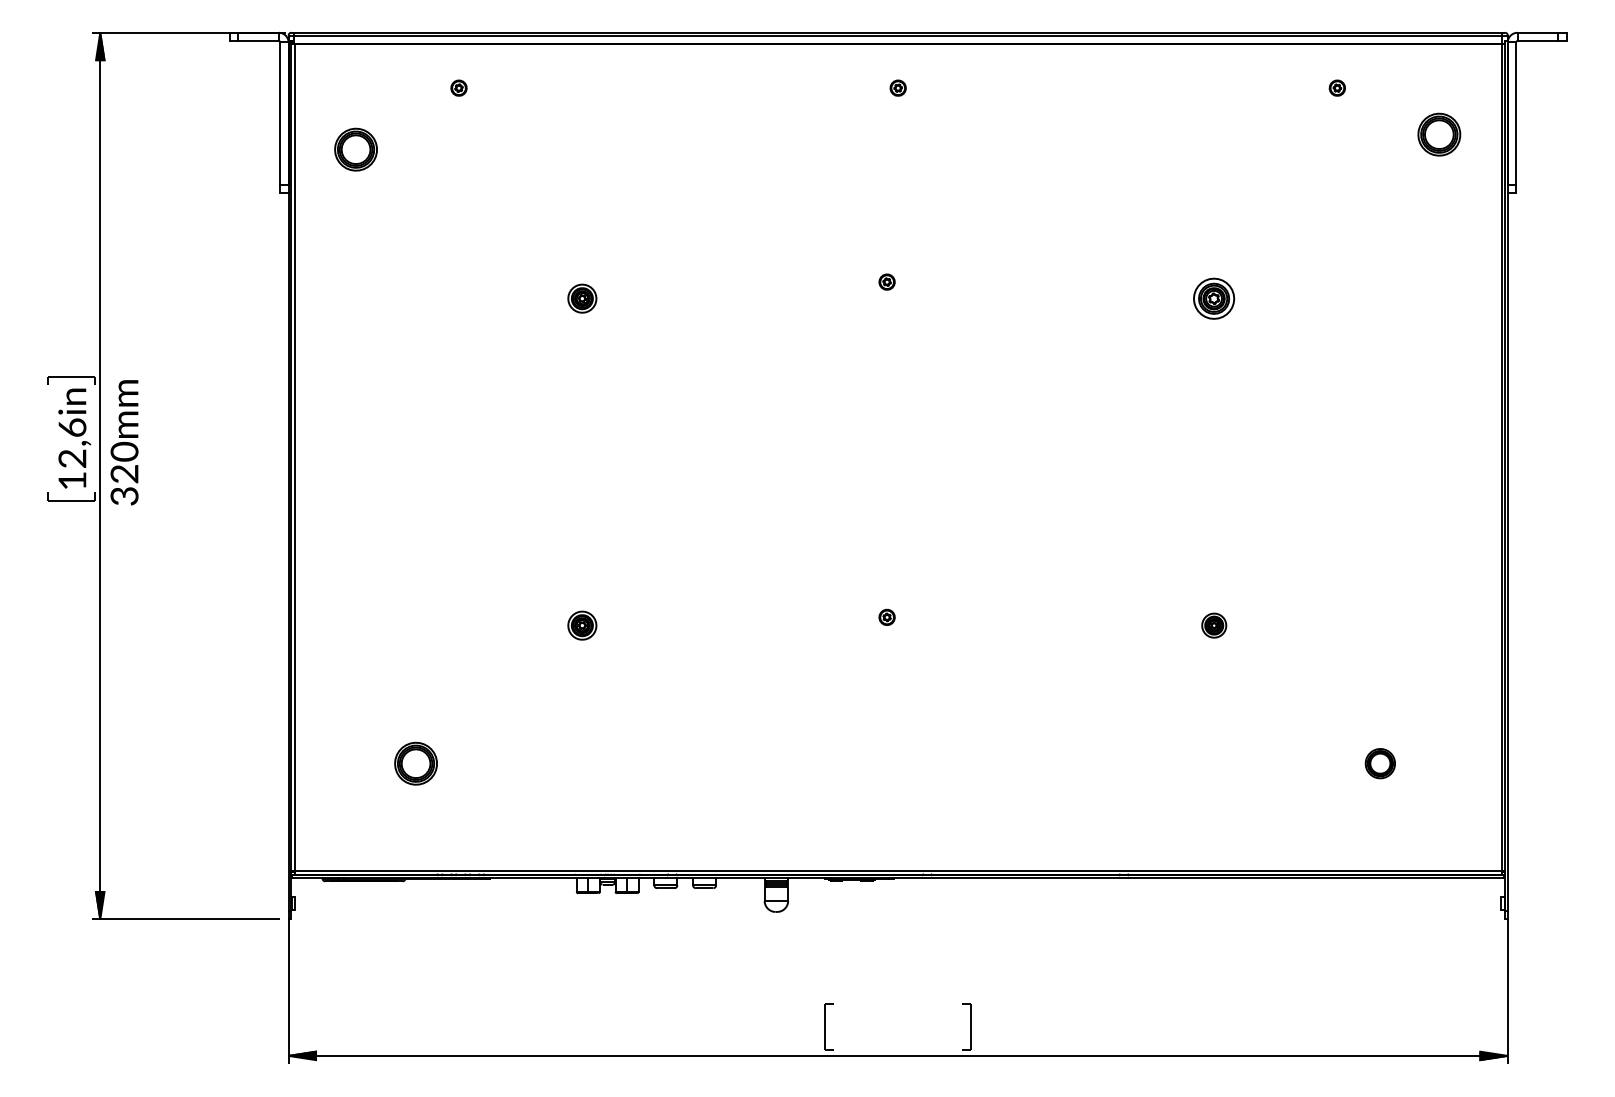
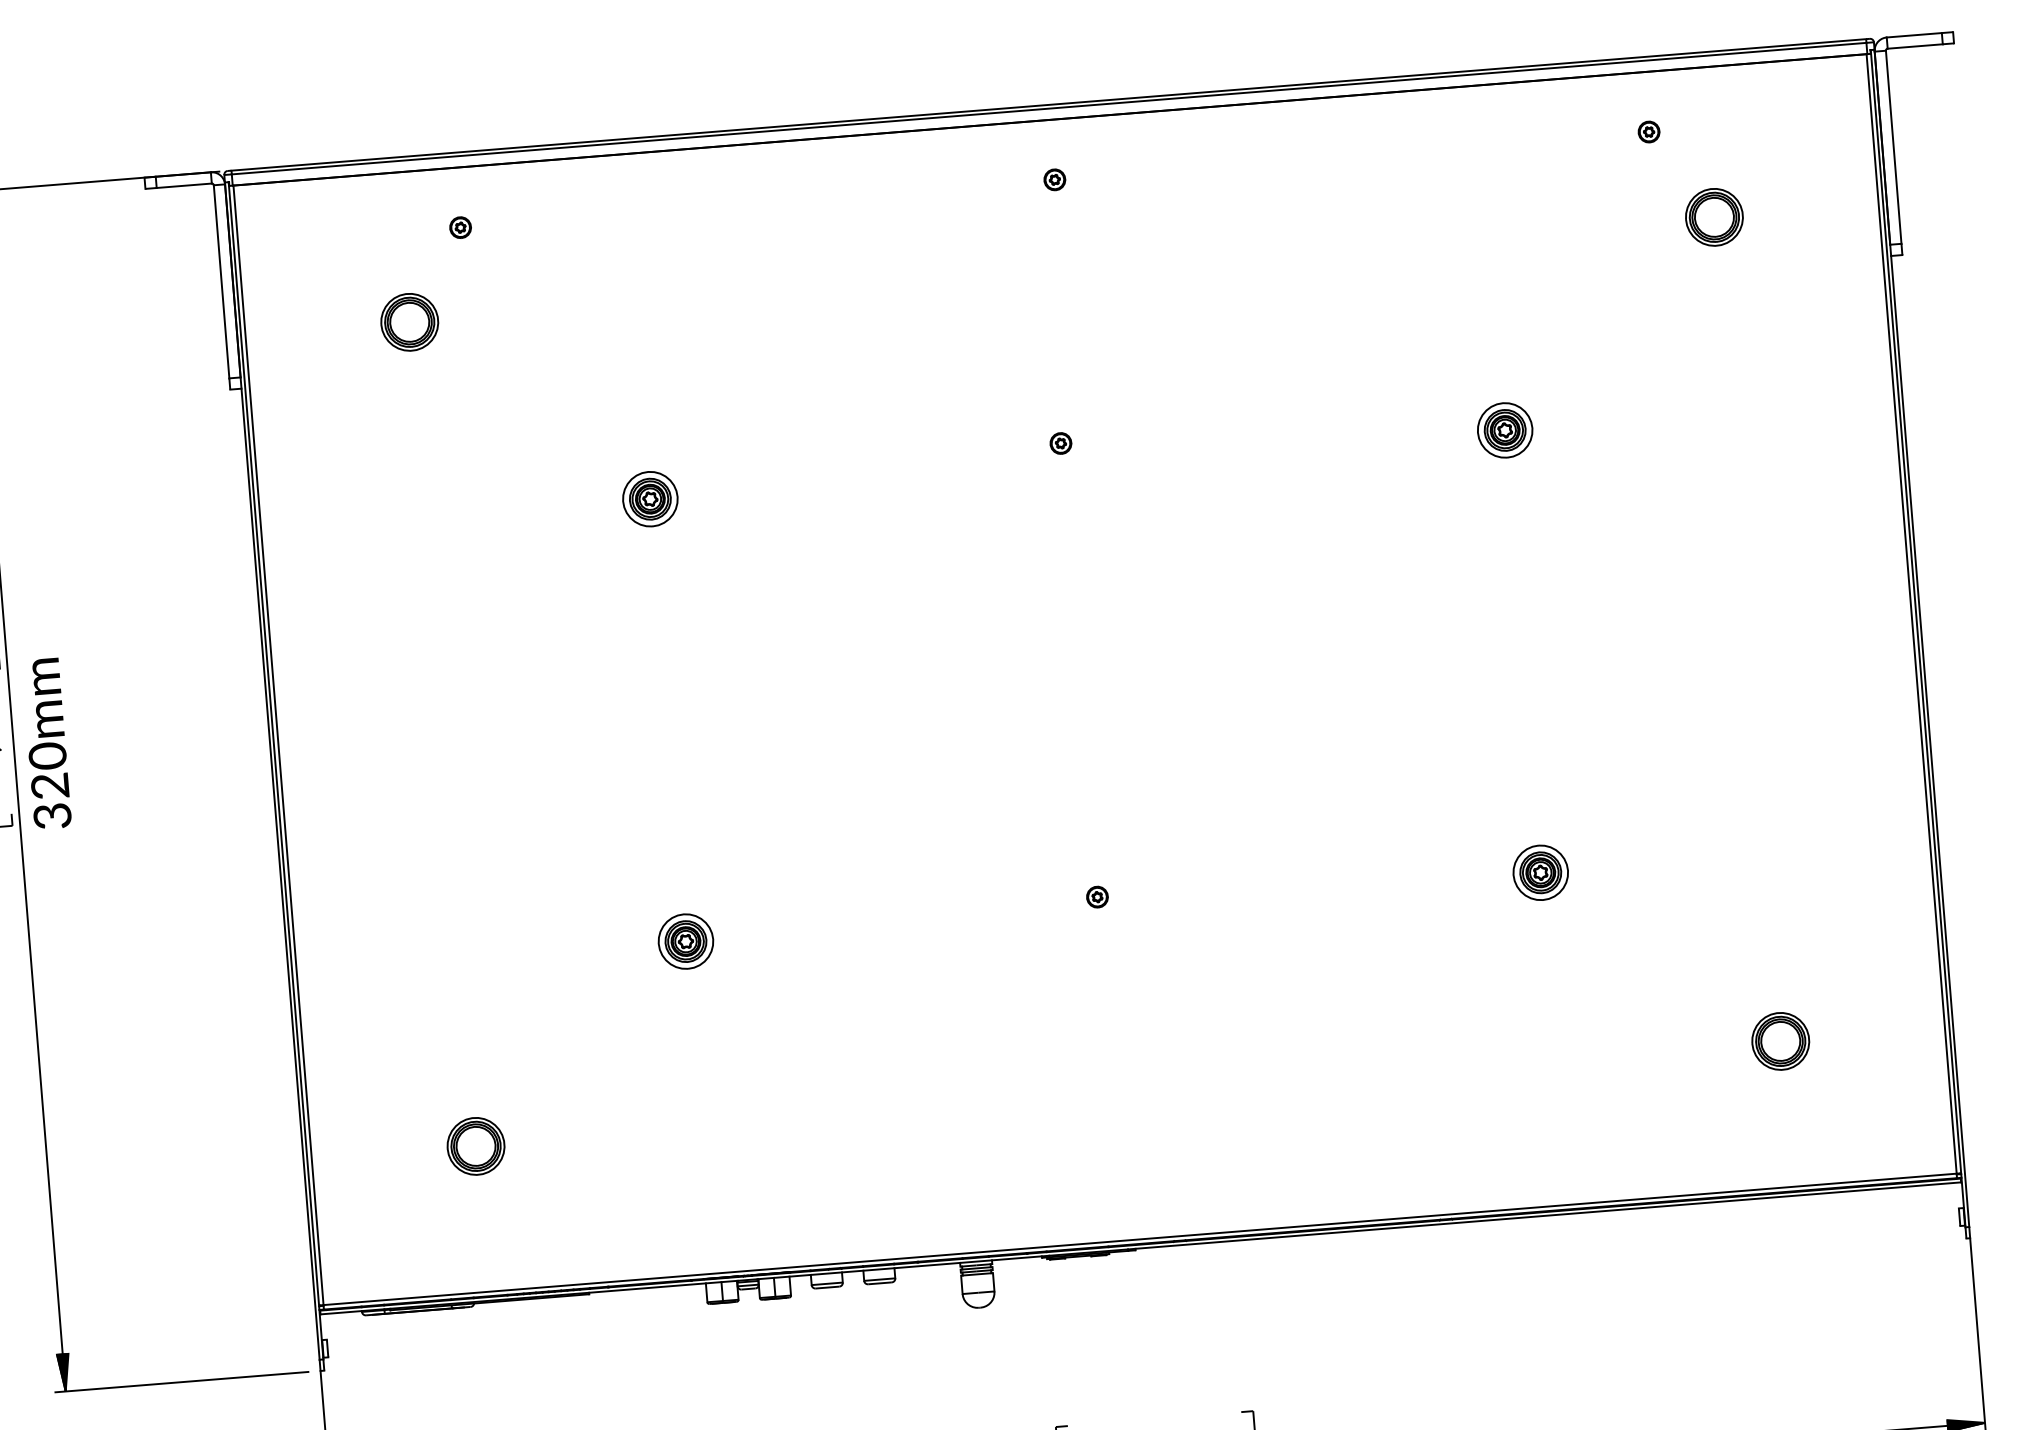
part: (1439, 134) -> (1714, 217), moved
part: (355, 149) -> (408, 322), moved
part: (582, 298) -> (650, 498), size x1.43
part: (582, 625) -> (686, 941), size x1.43
part: (1214, 625) -> (1541, 872), size x1.67
part: (1380, 763) -> (1780, 1041), size x1.43

